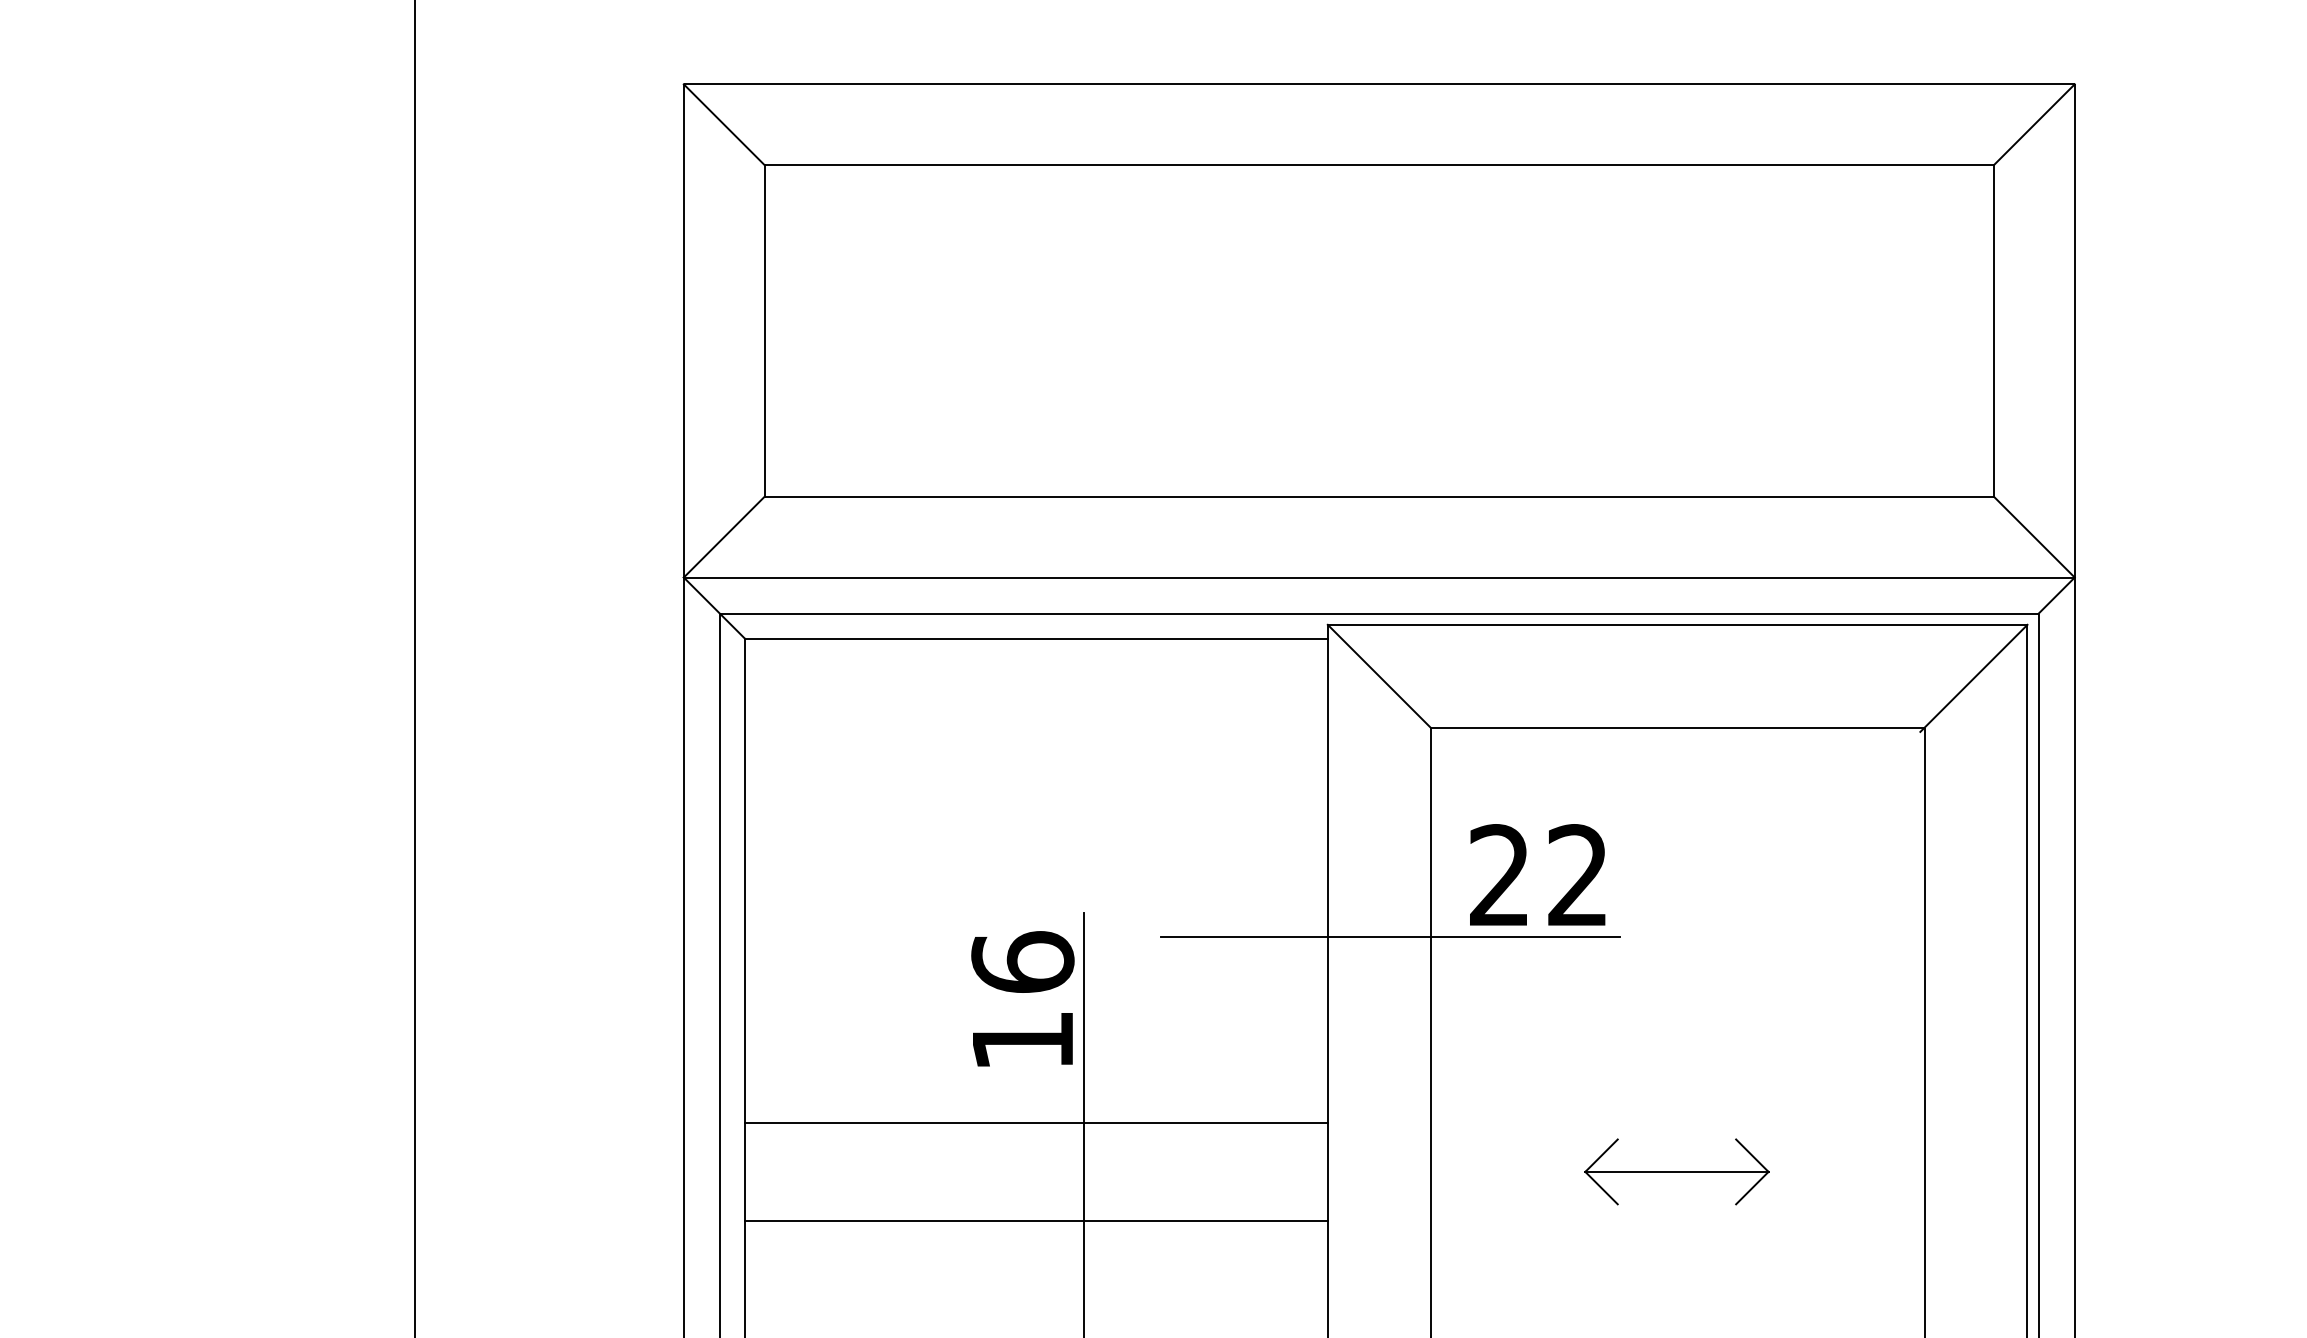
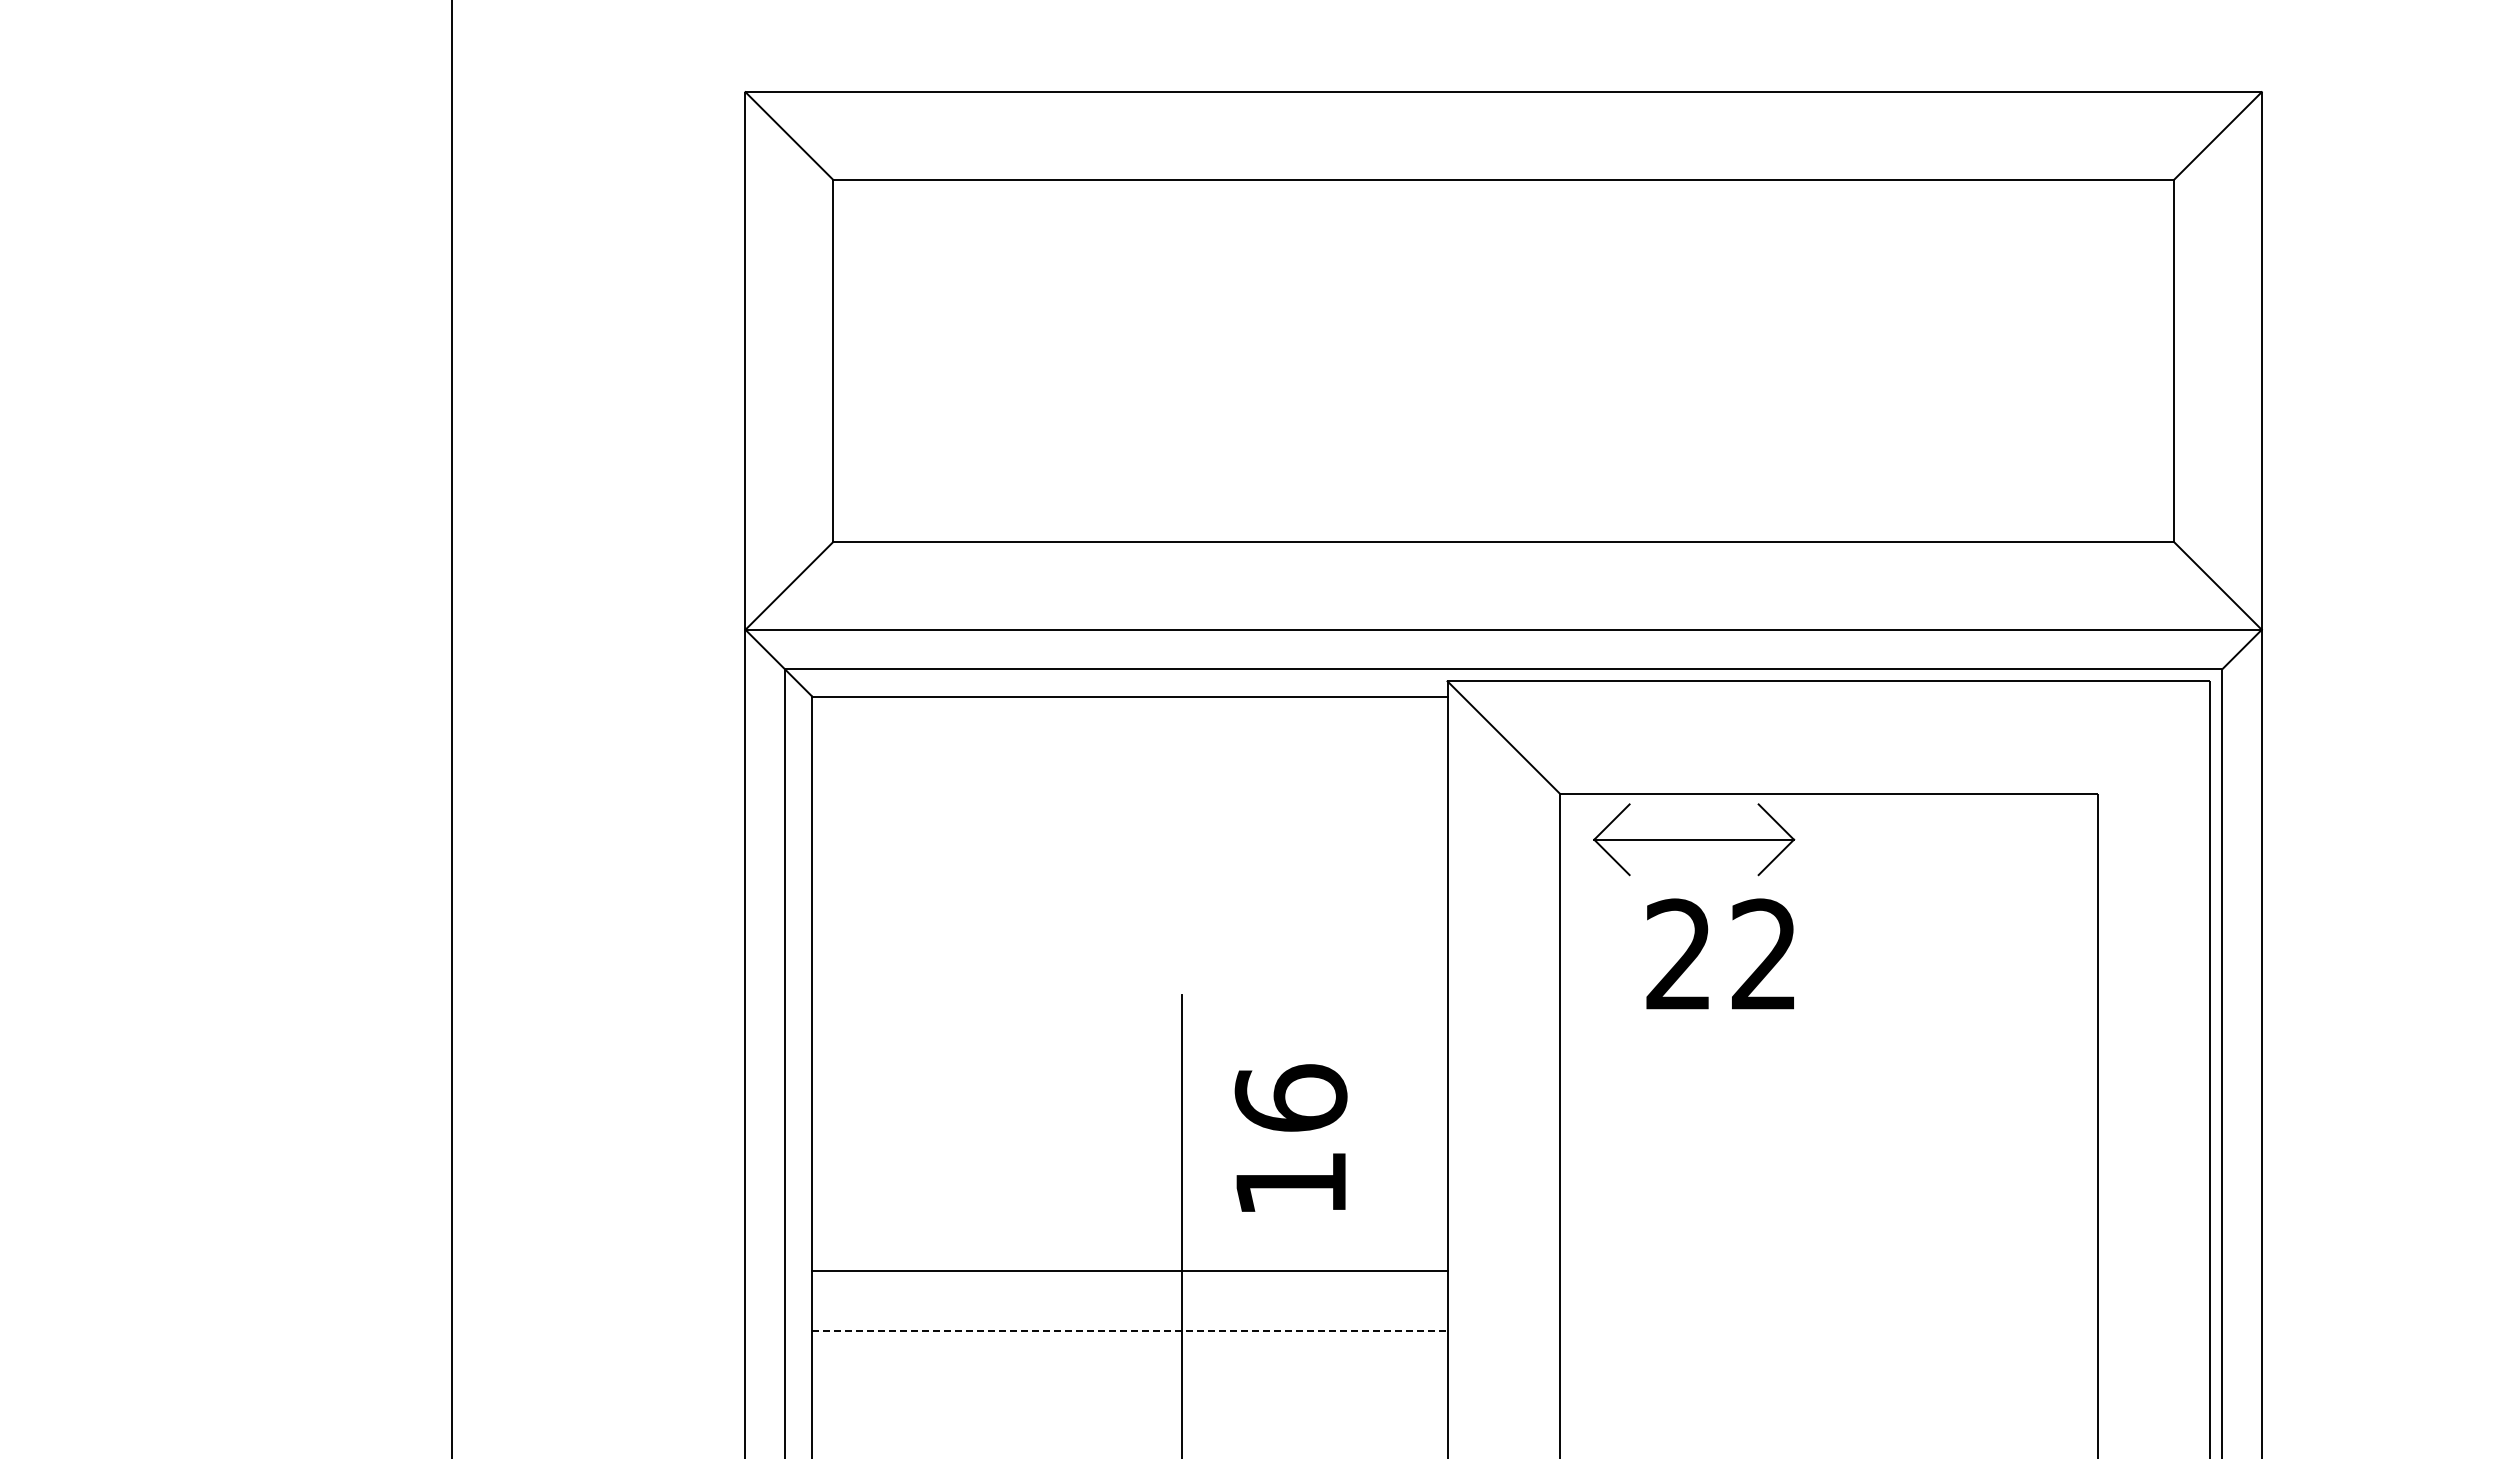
line: (1973, 678) -> (2151, 739), removed
text: (1536, 874) -> (1719, 953), moved
line: (1390, 936) -> (1515, 1021), removed
text: (1022, 998) -> (1290, 1137), moved
line: (1036, 1123) -> (1129, 1270), moved
part: (1677, 1171) -> (1694, 839), moved
line: (1036, 1221) -> (1129, 1331), solid -> dashed

